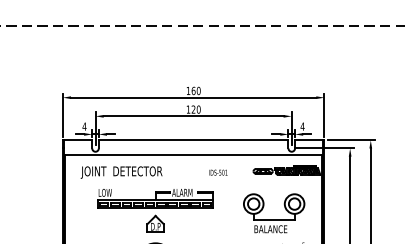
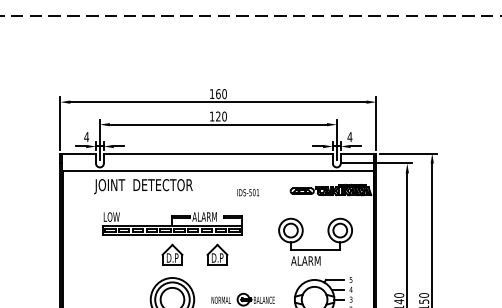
text: (121, 172) -> (143, 186), moved
part: (192, 223) -> (217, 254), added
text: (270, 228) -> (311, 260), BALANCE -> ALARM

